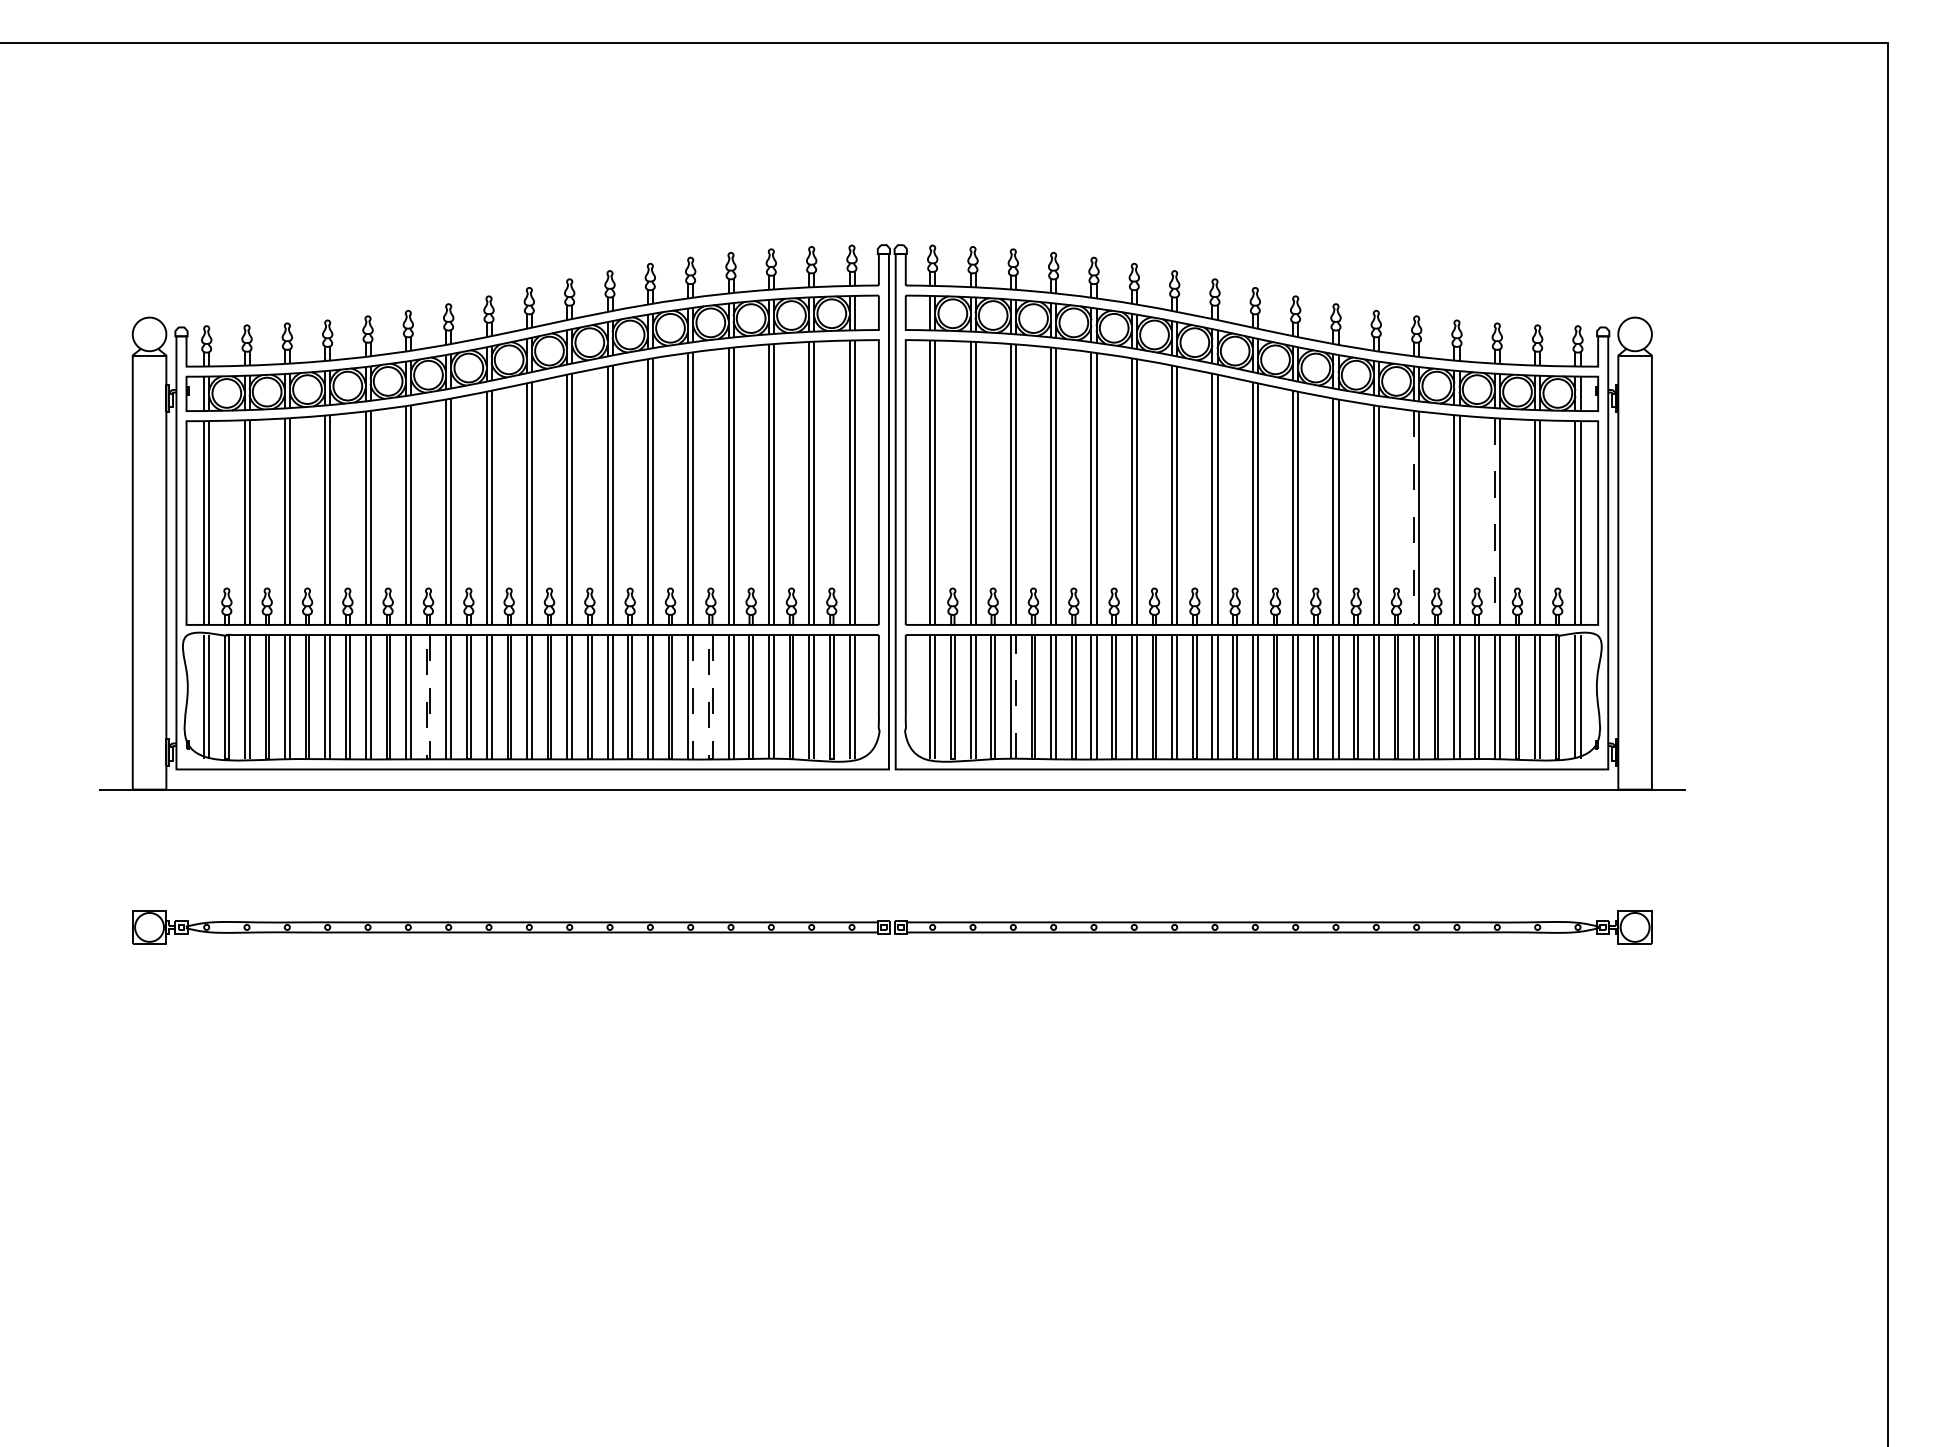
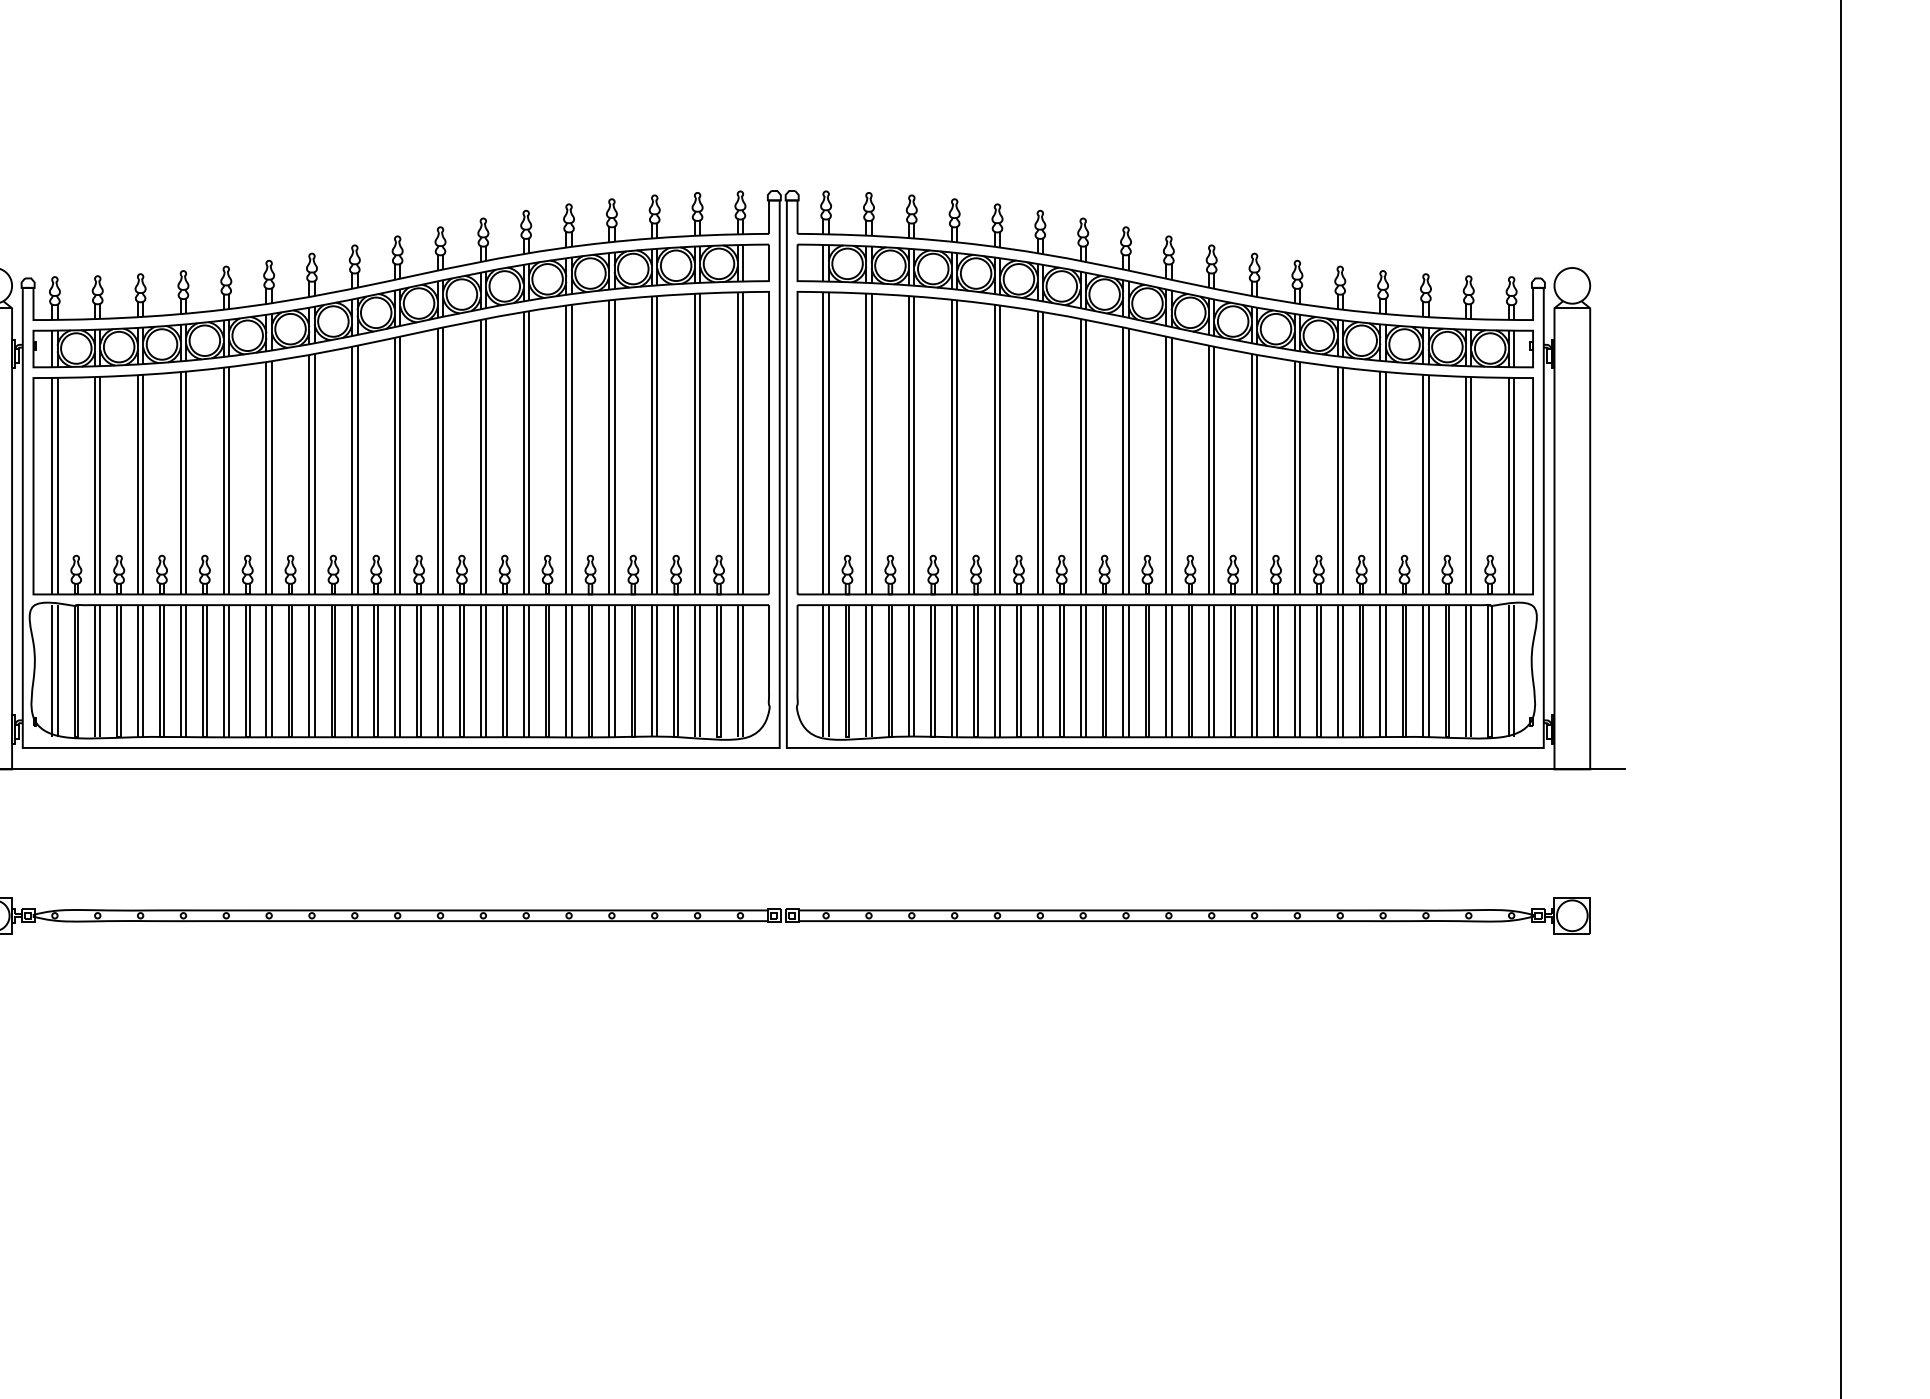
line: (1414, 518) -> (1337, 481), dashed -> solid
line: (1494, 522) -> (1422, 485), dashed -> solid
line: (1015, 696) -> (914, 670), dashed -> solid
line: (693, 697) -> (572, 671), dashed -> solid
line: (428, 759) -> (290, 737), dashed -> solid
line: (710, 759) -> (590, 737), dashed -> solid

